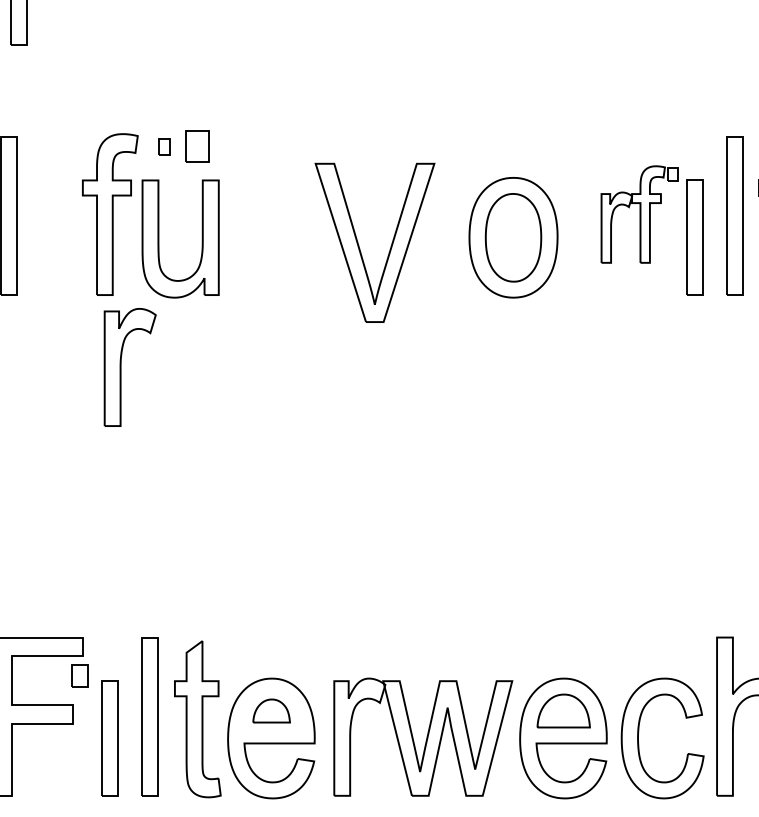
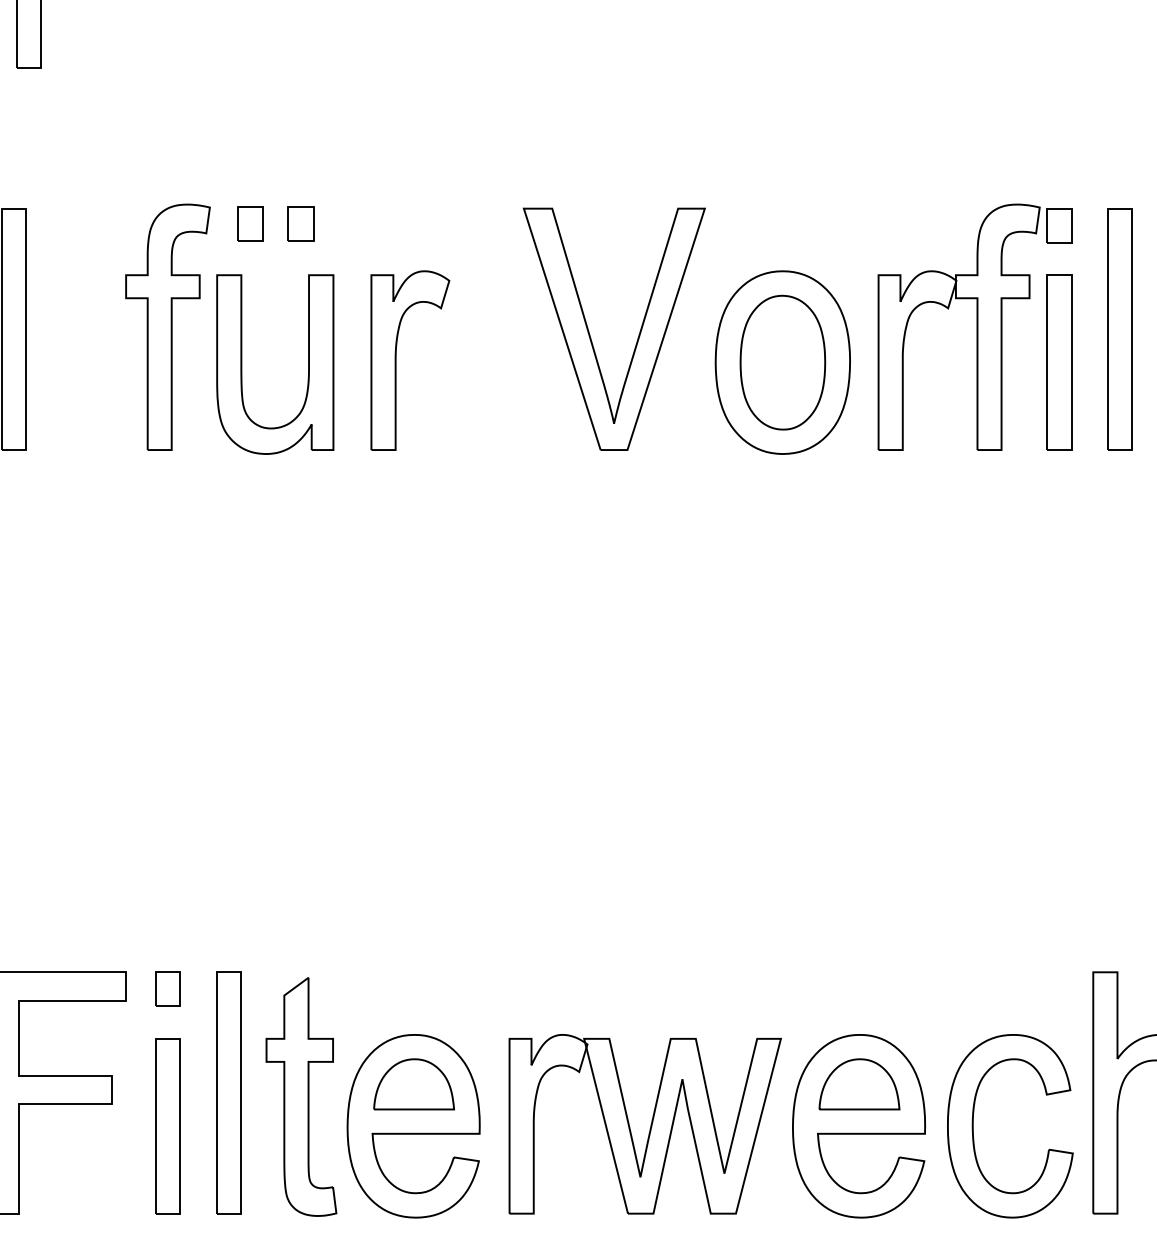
part: (164, 146) -> (250, 223), size x1.43
part: (197, 146) -> (300, 223), size x0.71
part: (639, 214) -> (975, 327), size x1.67
part: (360, 248) -> (592, 337), moved
part: (121, 367) -> (397, 360), moved
part: (79, 675) -> (166, 989), moved
part: (271, 710) -> (413, 1083), size x1.43

